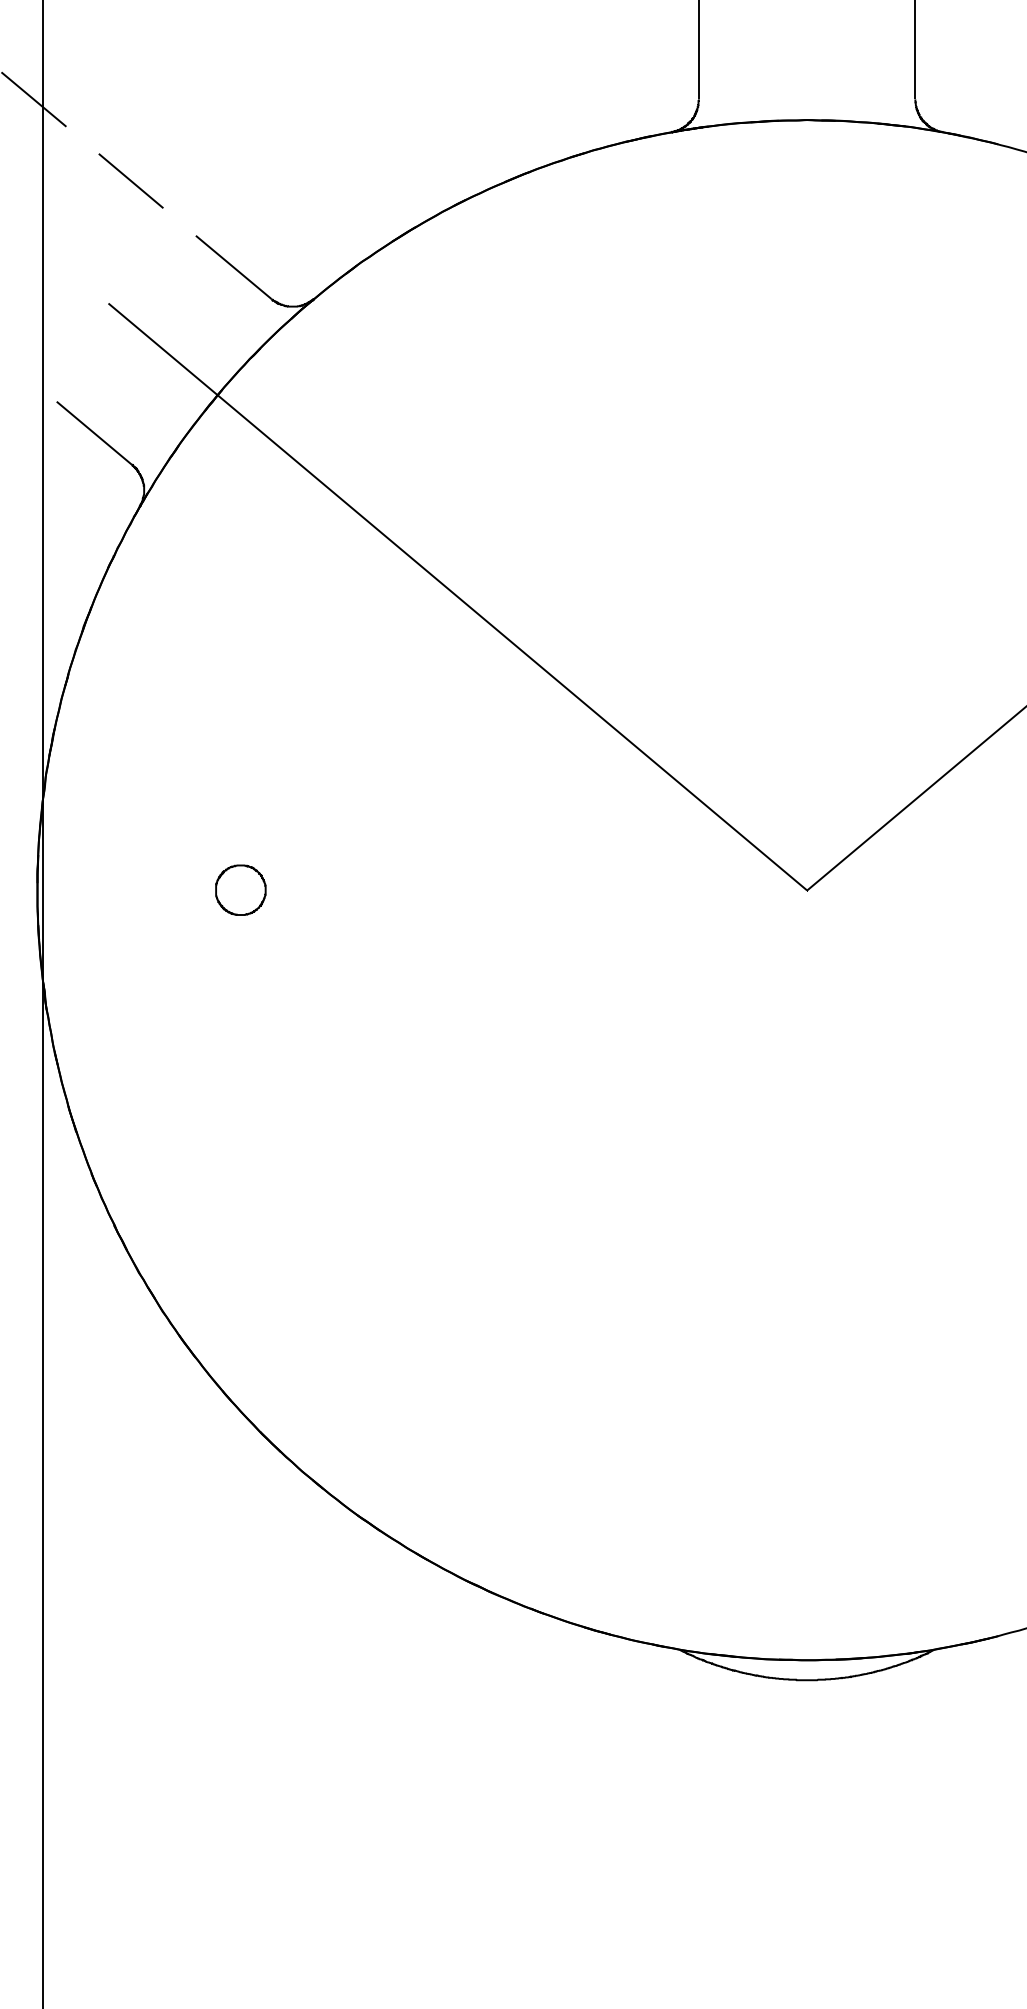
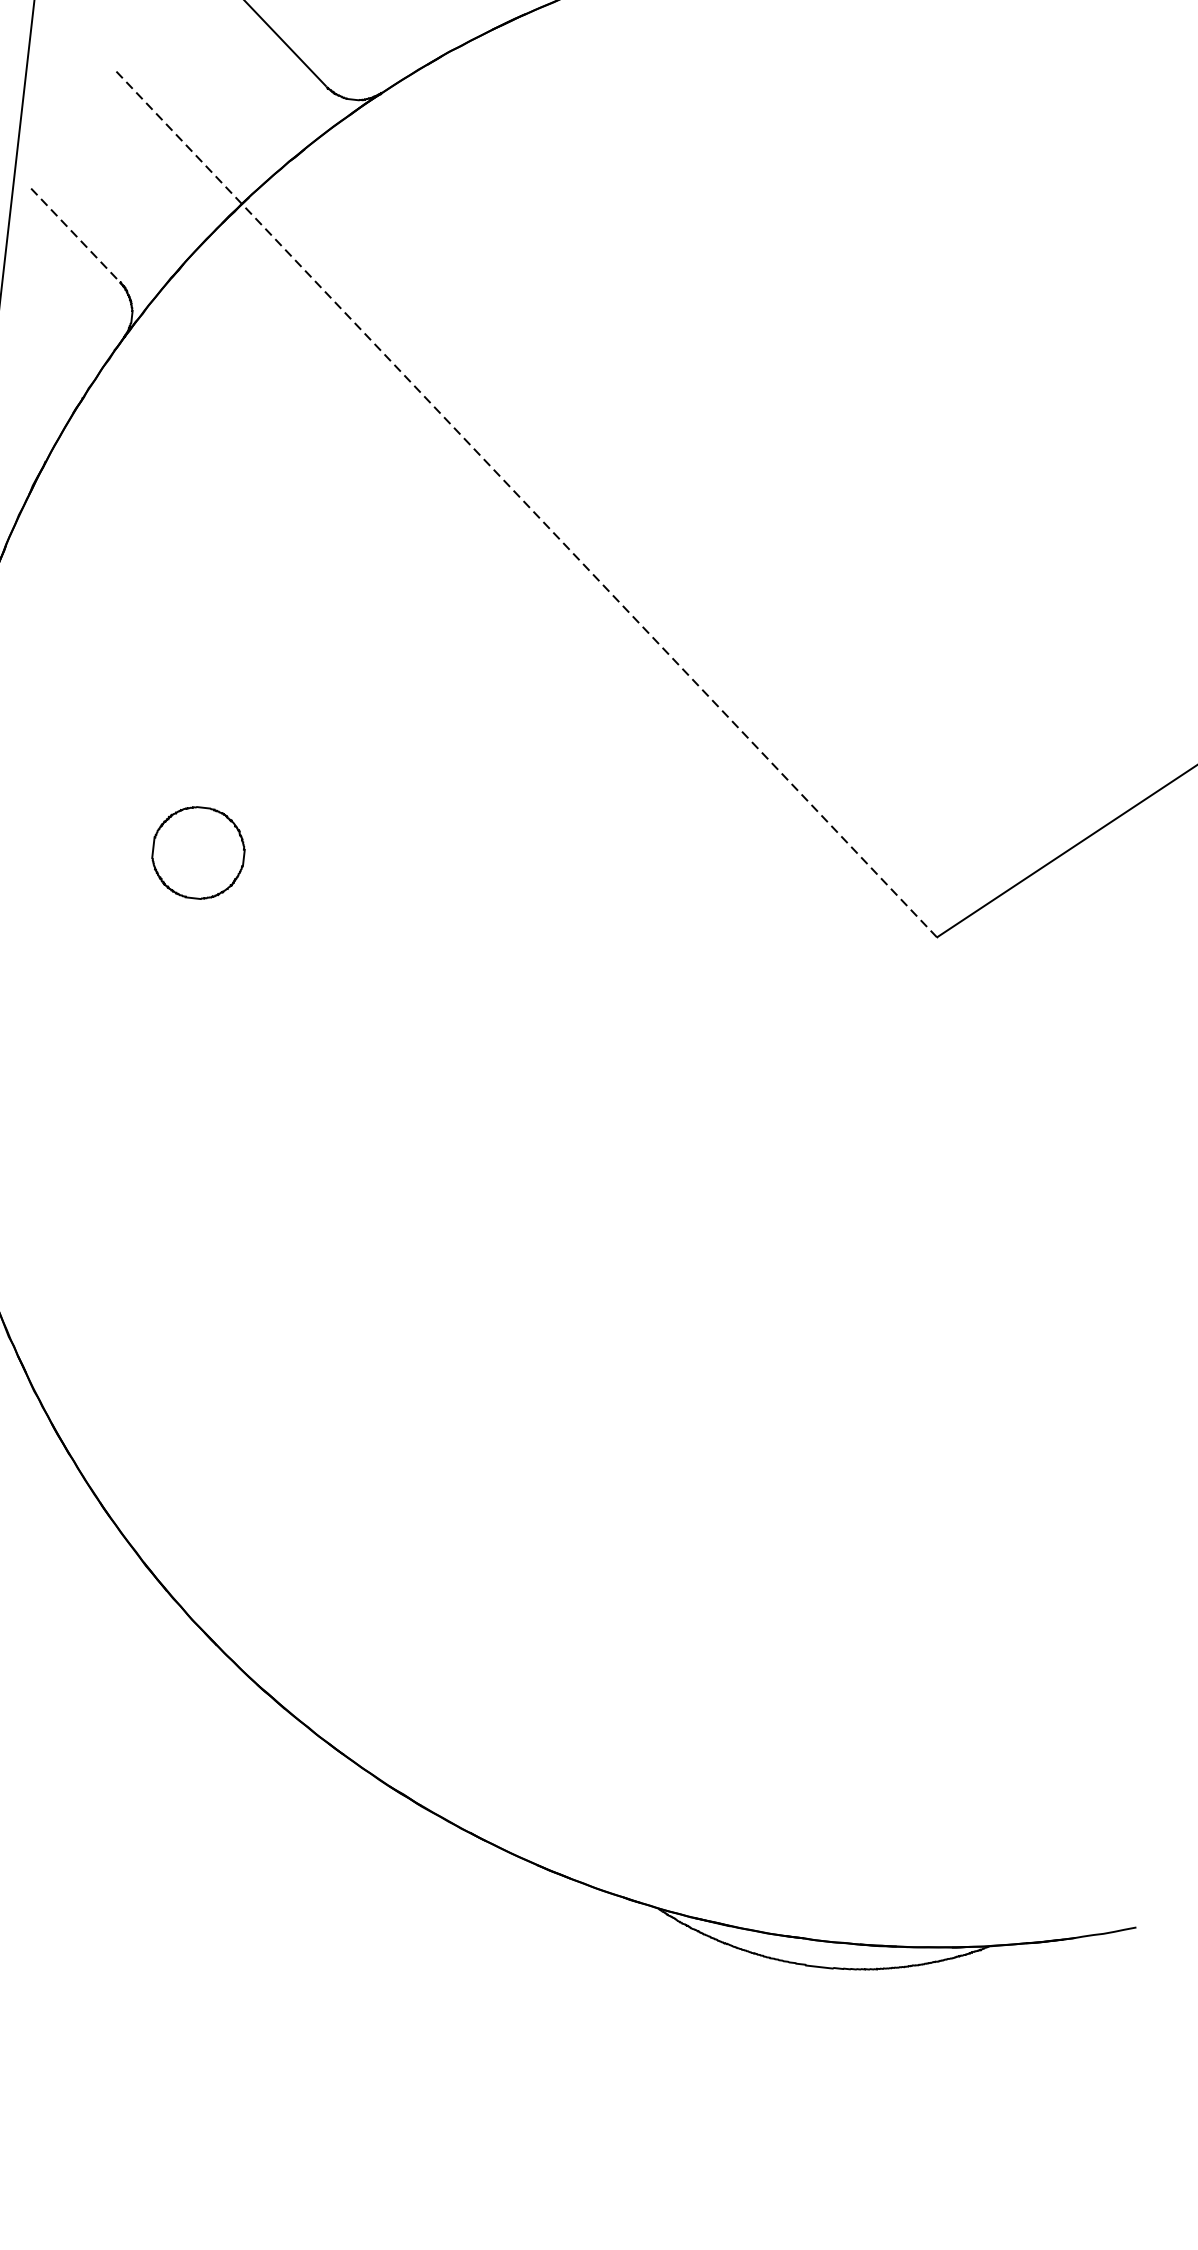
line: (94, 433) -> (75, 235), solid -> dashed
line: (457, 596) -> (524, 502), solid -> dashed
part: (240, 889) -> (198, 851), size x1.4

